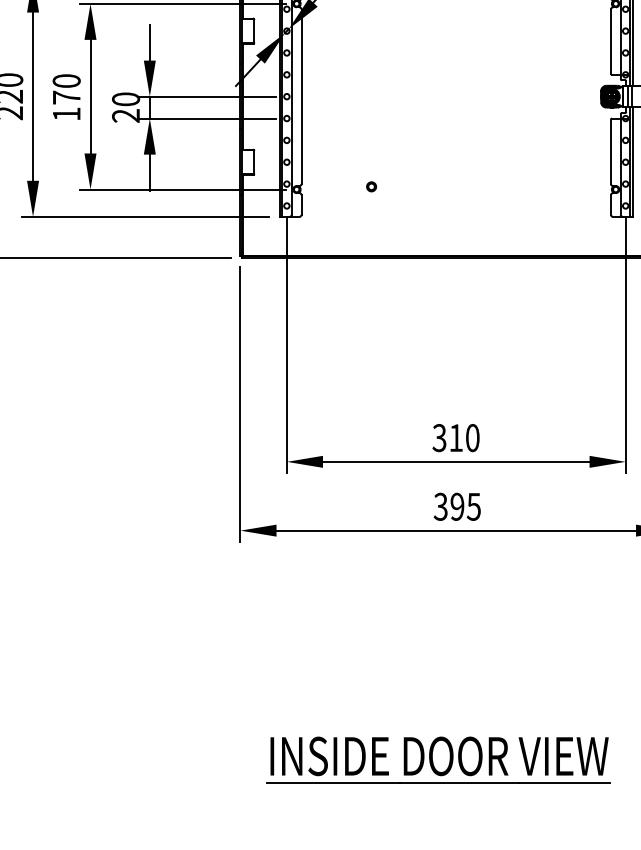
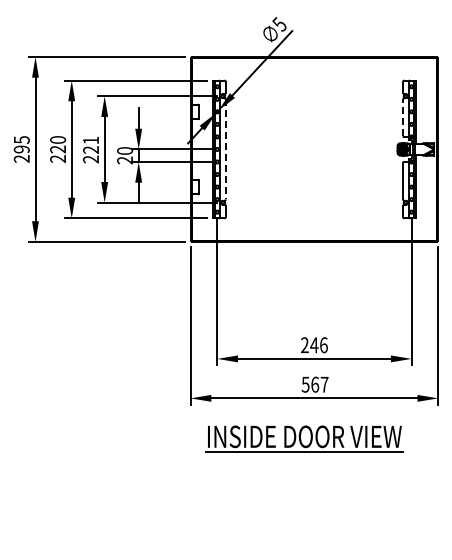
line: (611, 40) -> (403, 117), solid -> dashed
text: (67, 96) -> (91, 149), 170 -> 221
line: (301, 96) -> (225, 149), solid -> dashed
part: (370, 185) -> (265, 200), removed
text: (456, 438) -> (314, 345), 310 -> 246
text: (458, 506) -> (315, 384), 395 -> 567
part: (438, 759) -> (304, 438), moved

